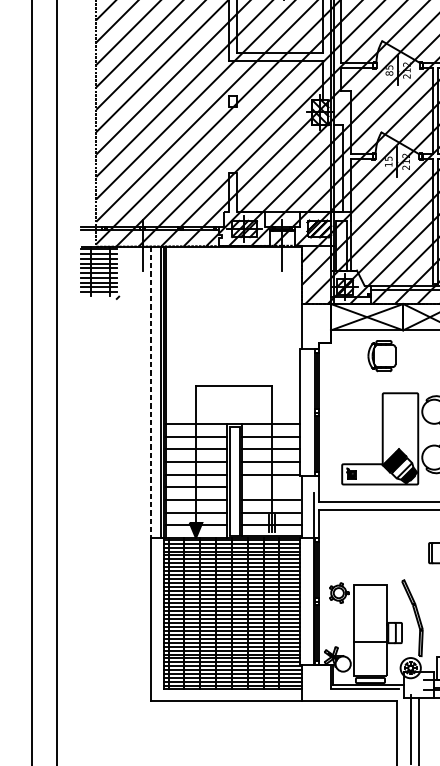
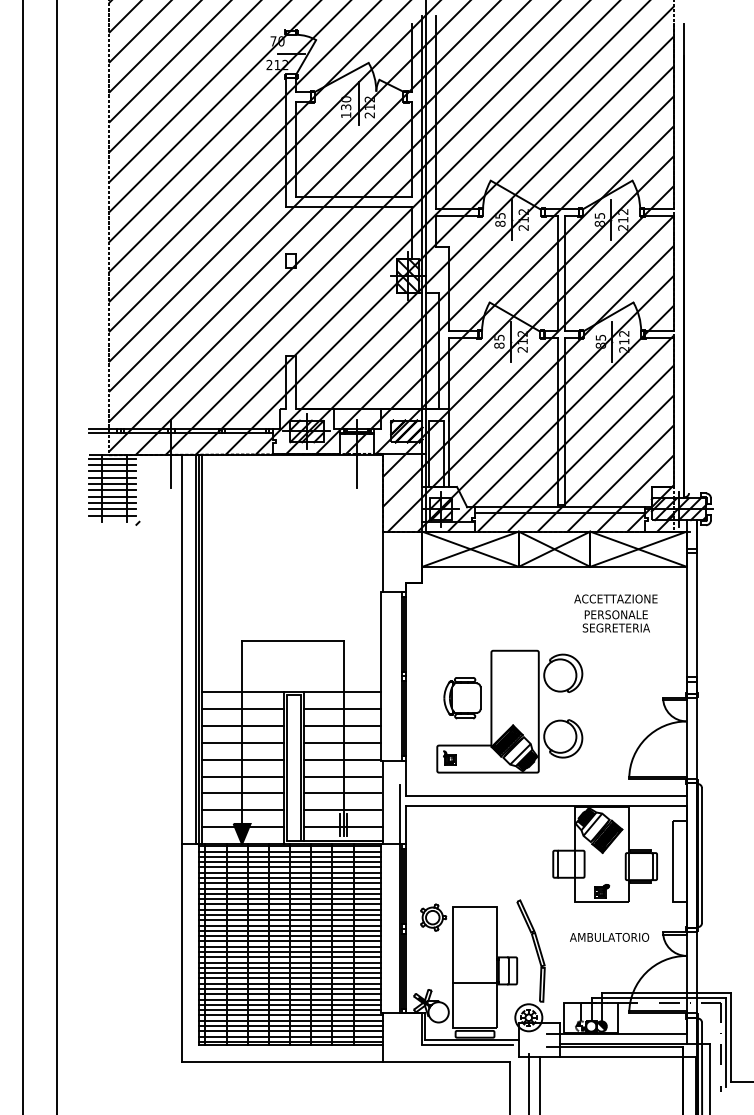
text: (388, 164) -> (499, 345), 15 -> 85
part: (382, 356) -> (462, 698), moved
line: (151, 392) -> (182, 649), dashed -> solid
line: (271, 487) -> (342, 776), added

